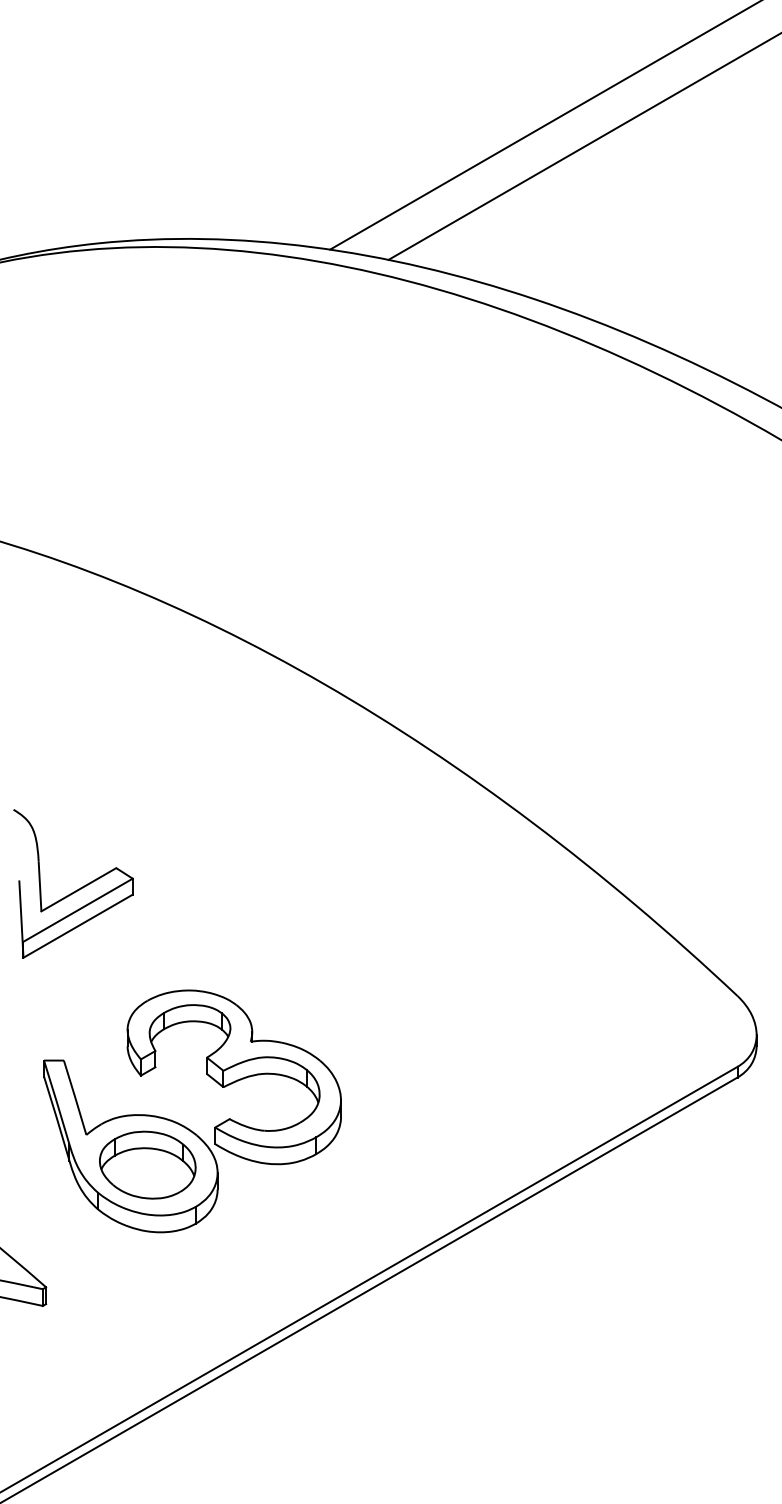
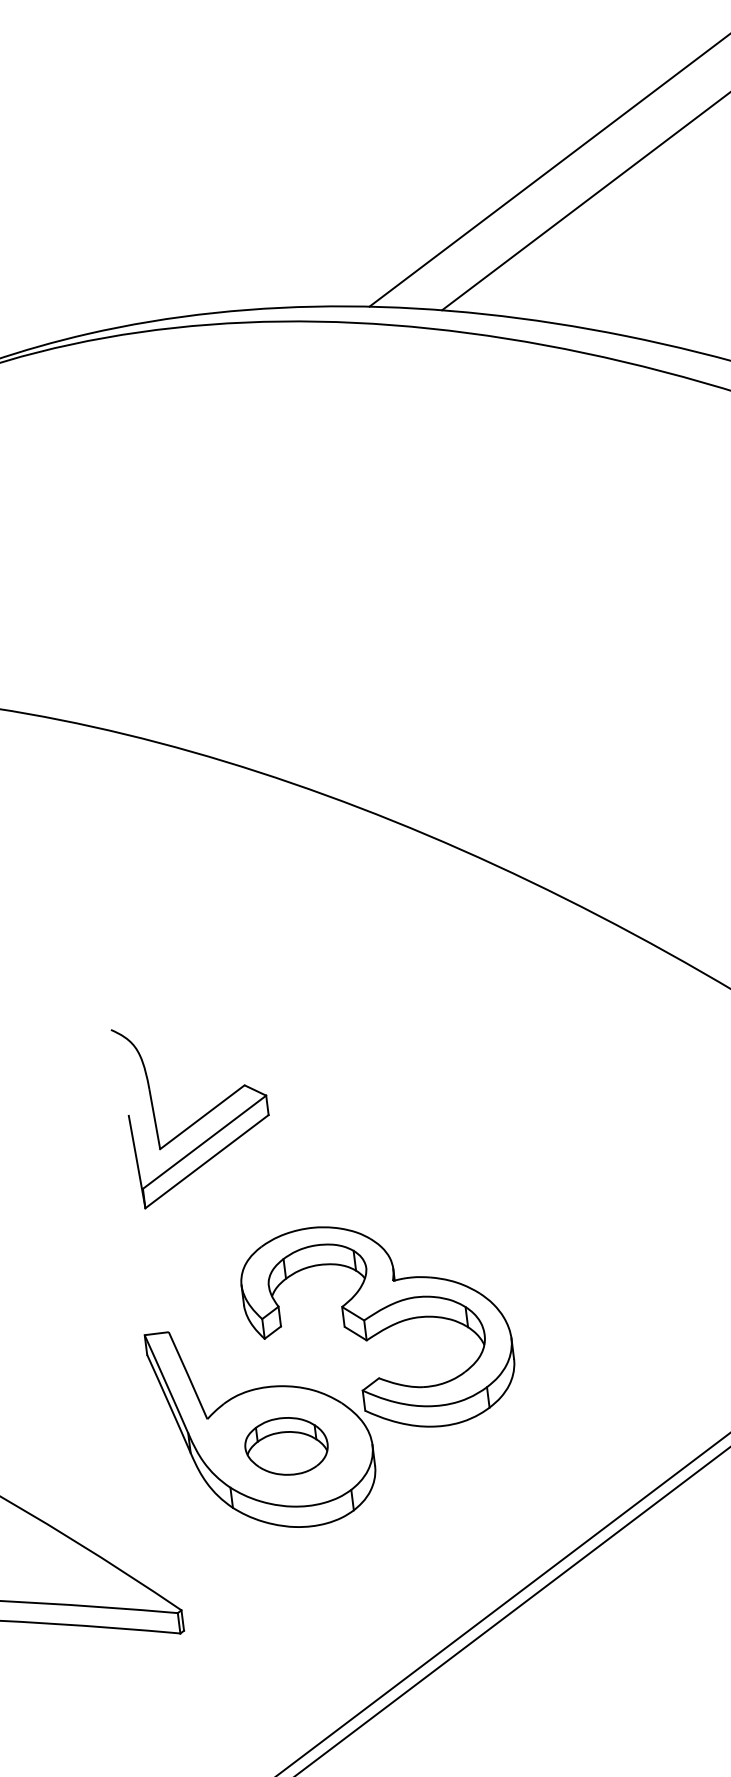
part: (78, 888) -> (201, 1115), moved
part: (147, 1164) -> (286, 1445), size x0.7

